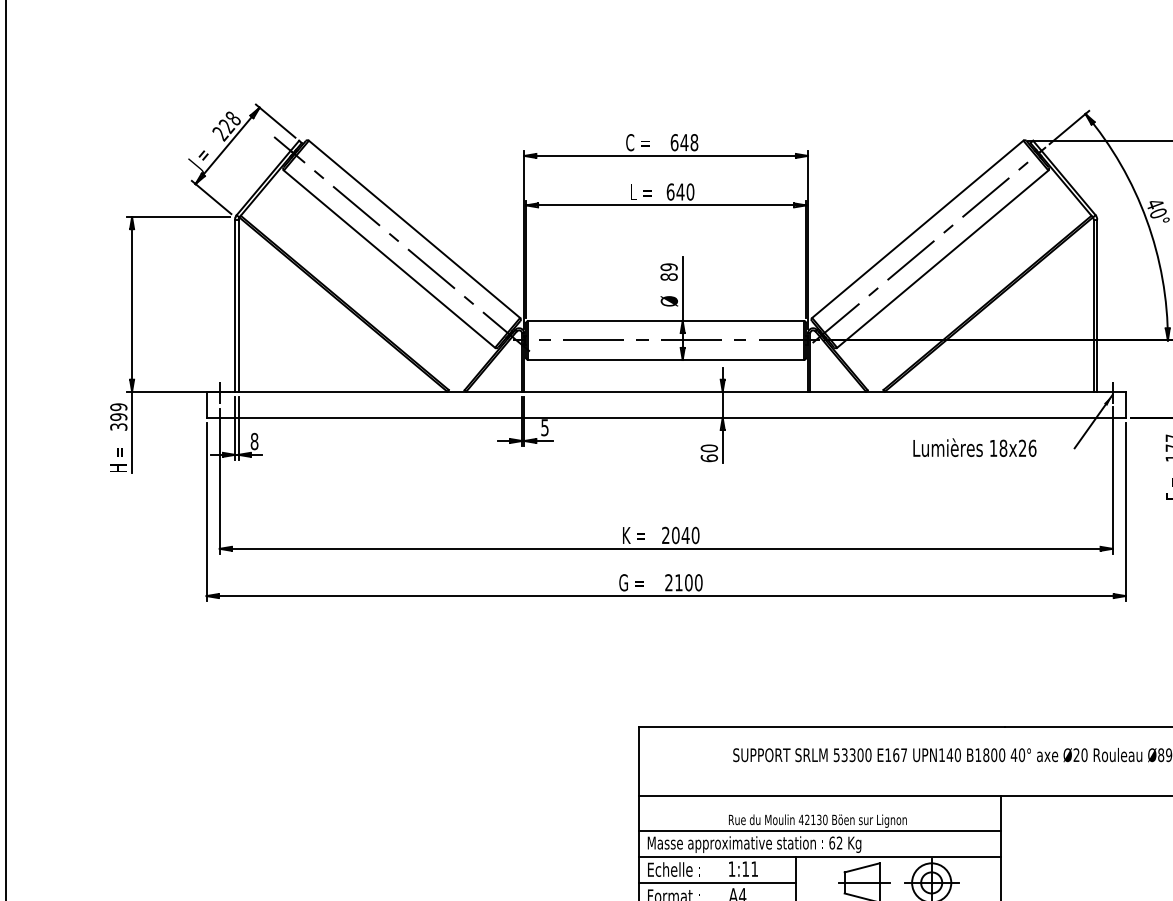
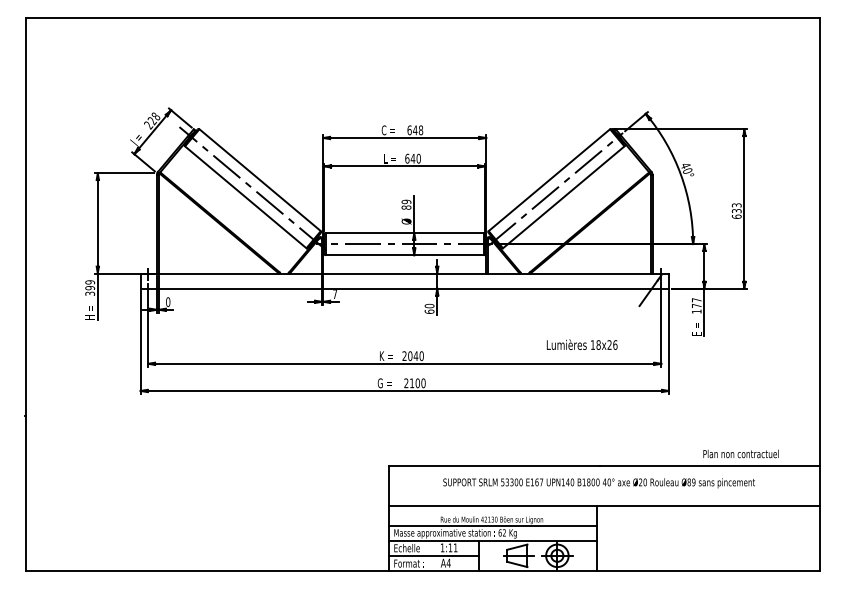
text: (545, 428) -> (335, 294), 5 -> 7
text: (255, 440) -> (168, 301), 8 -> 0
text: (973, 447) -> (581, 344), moved

